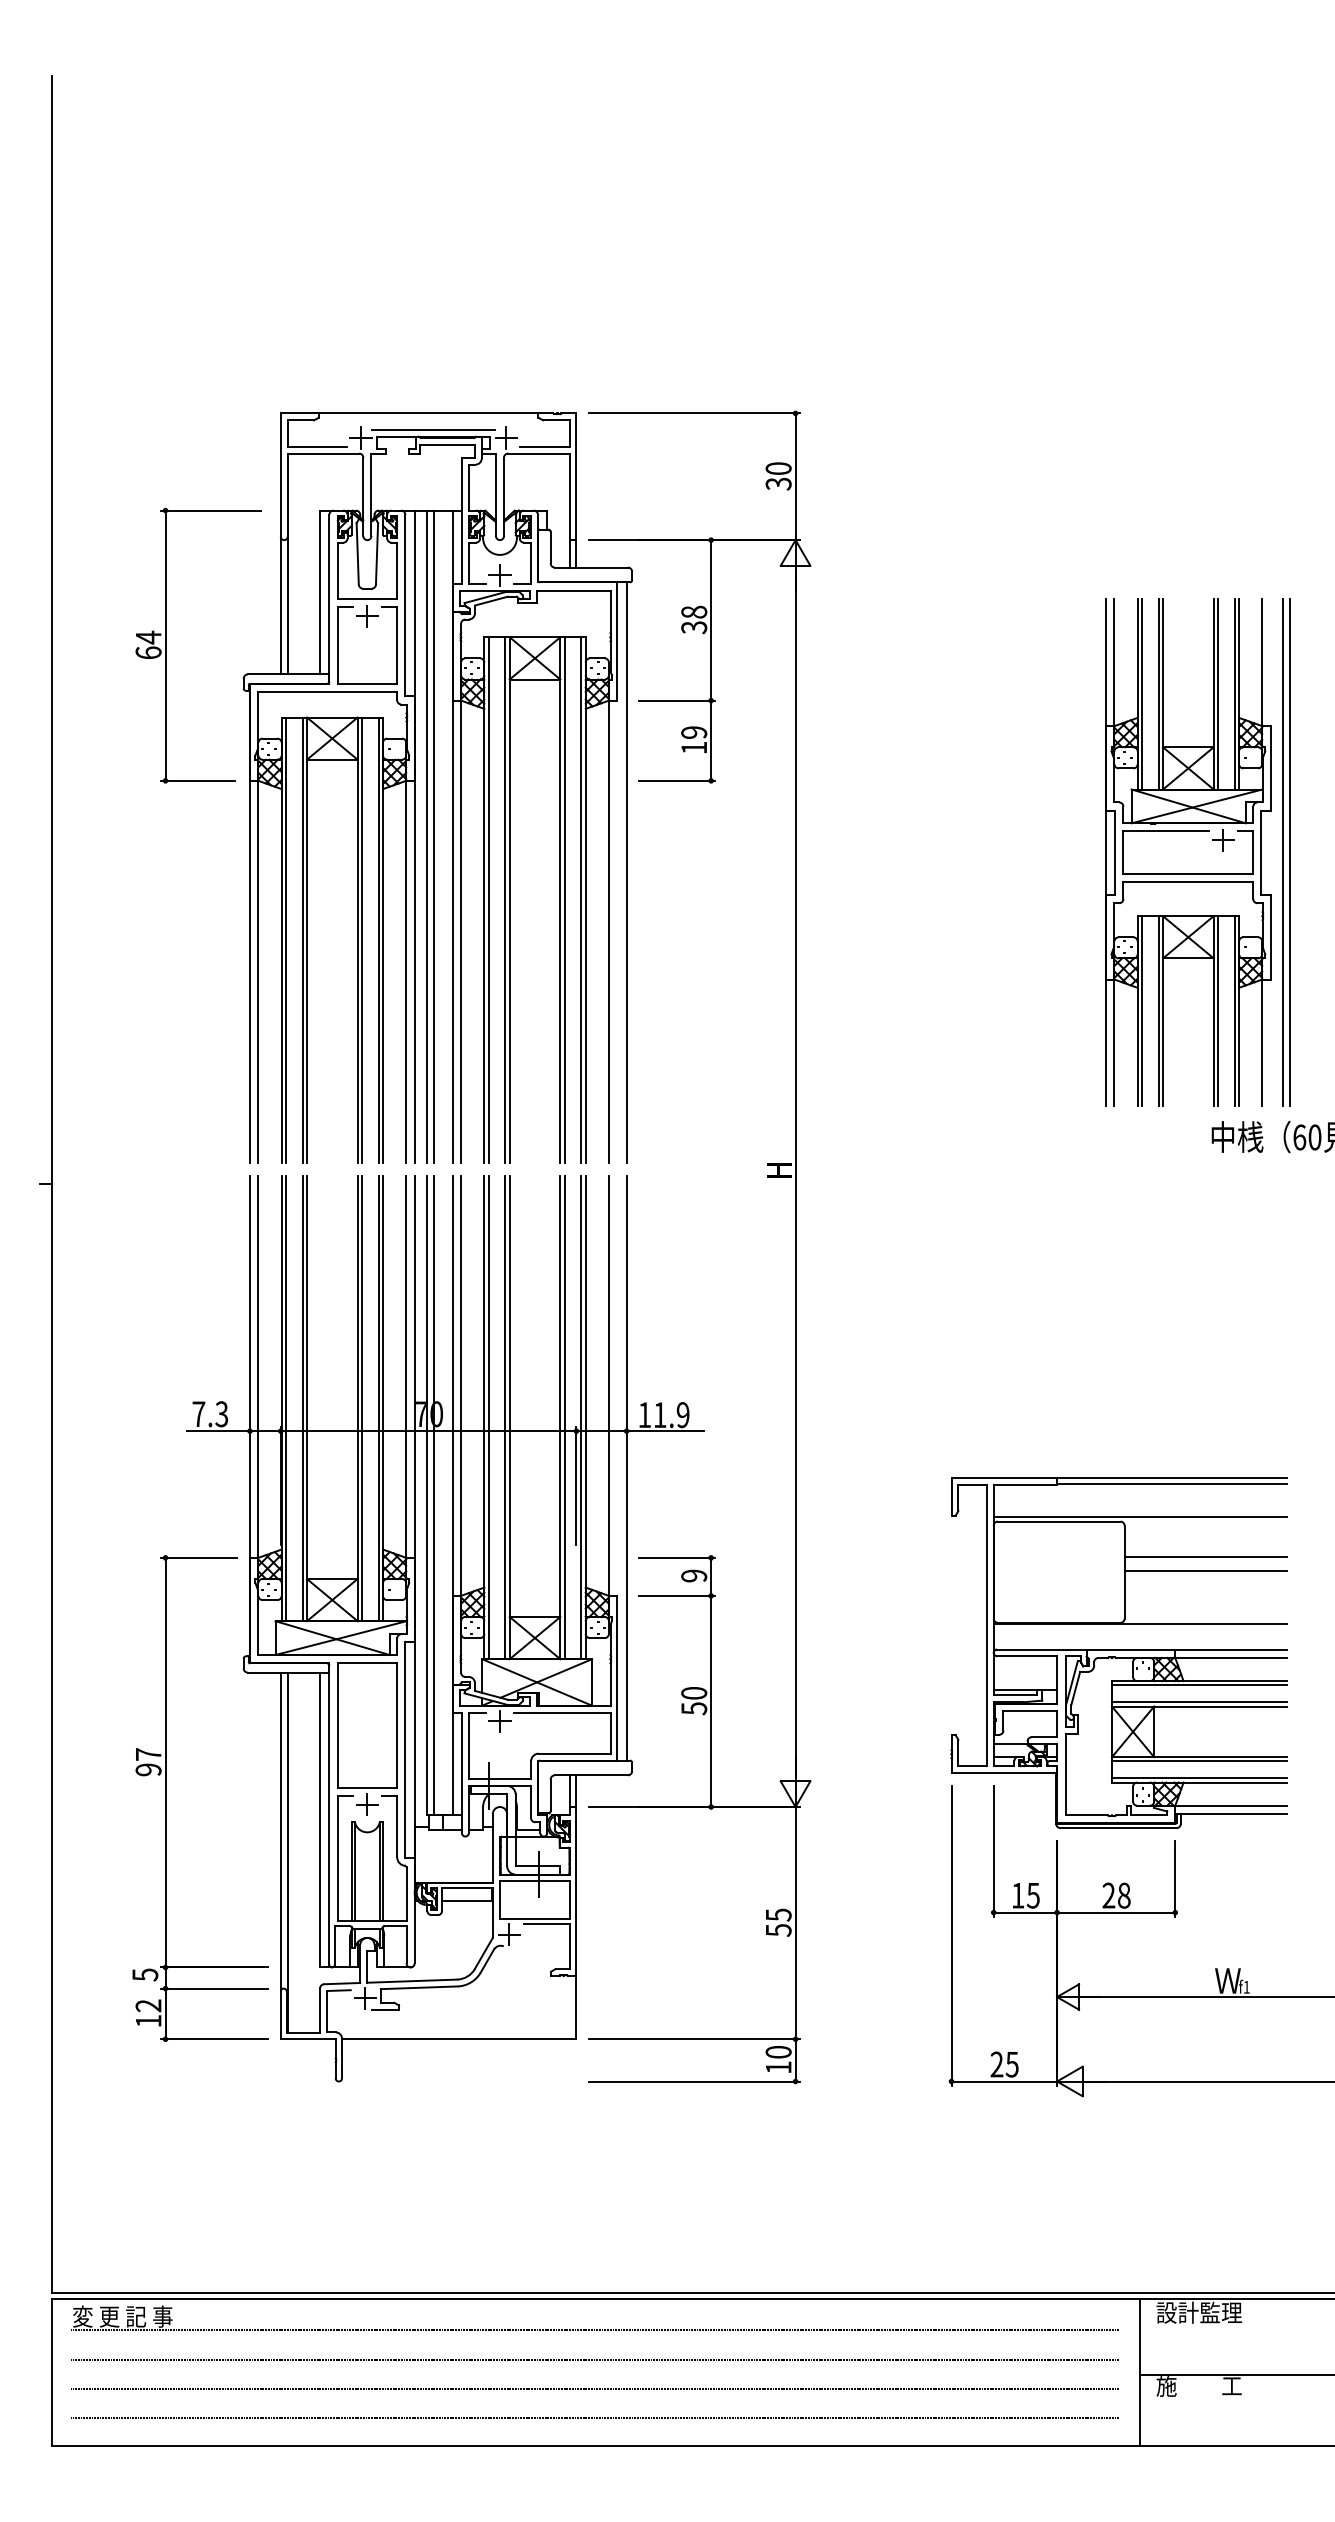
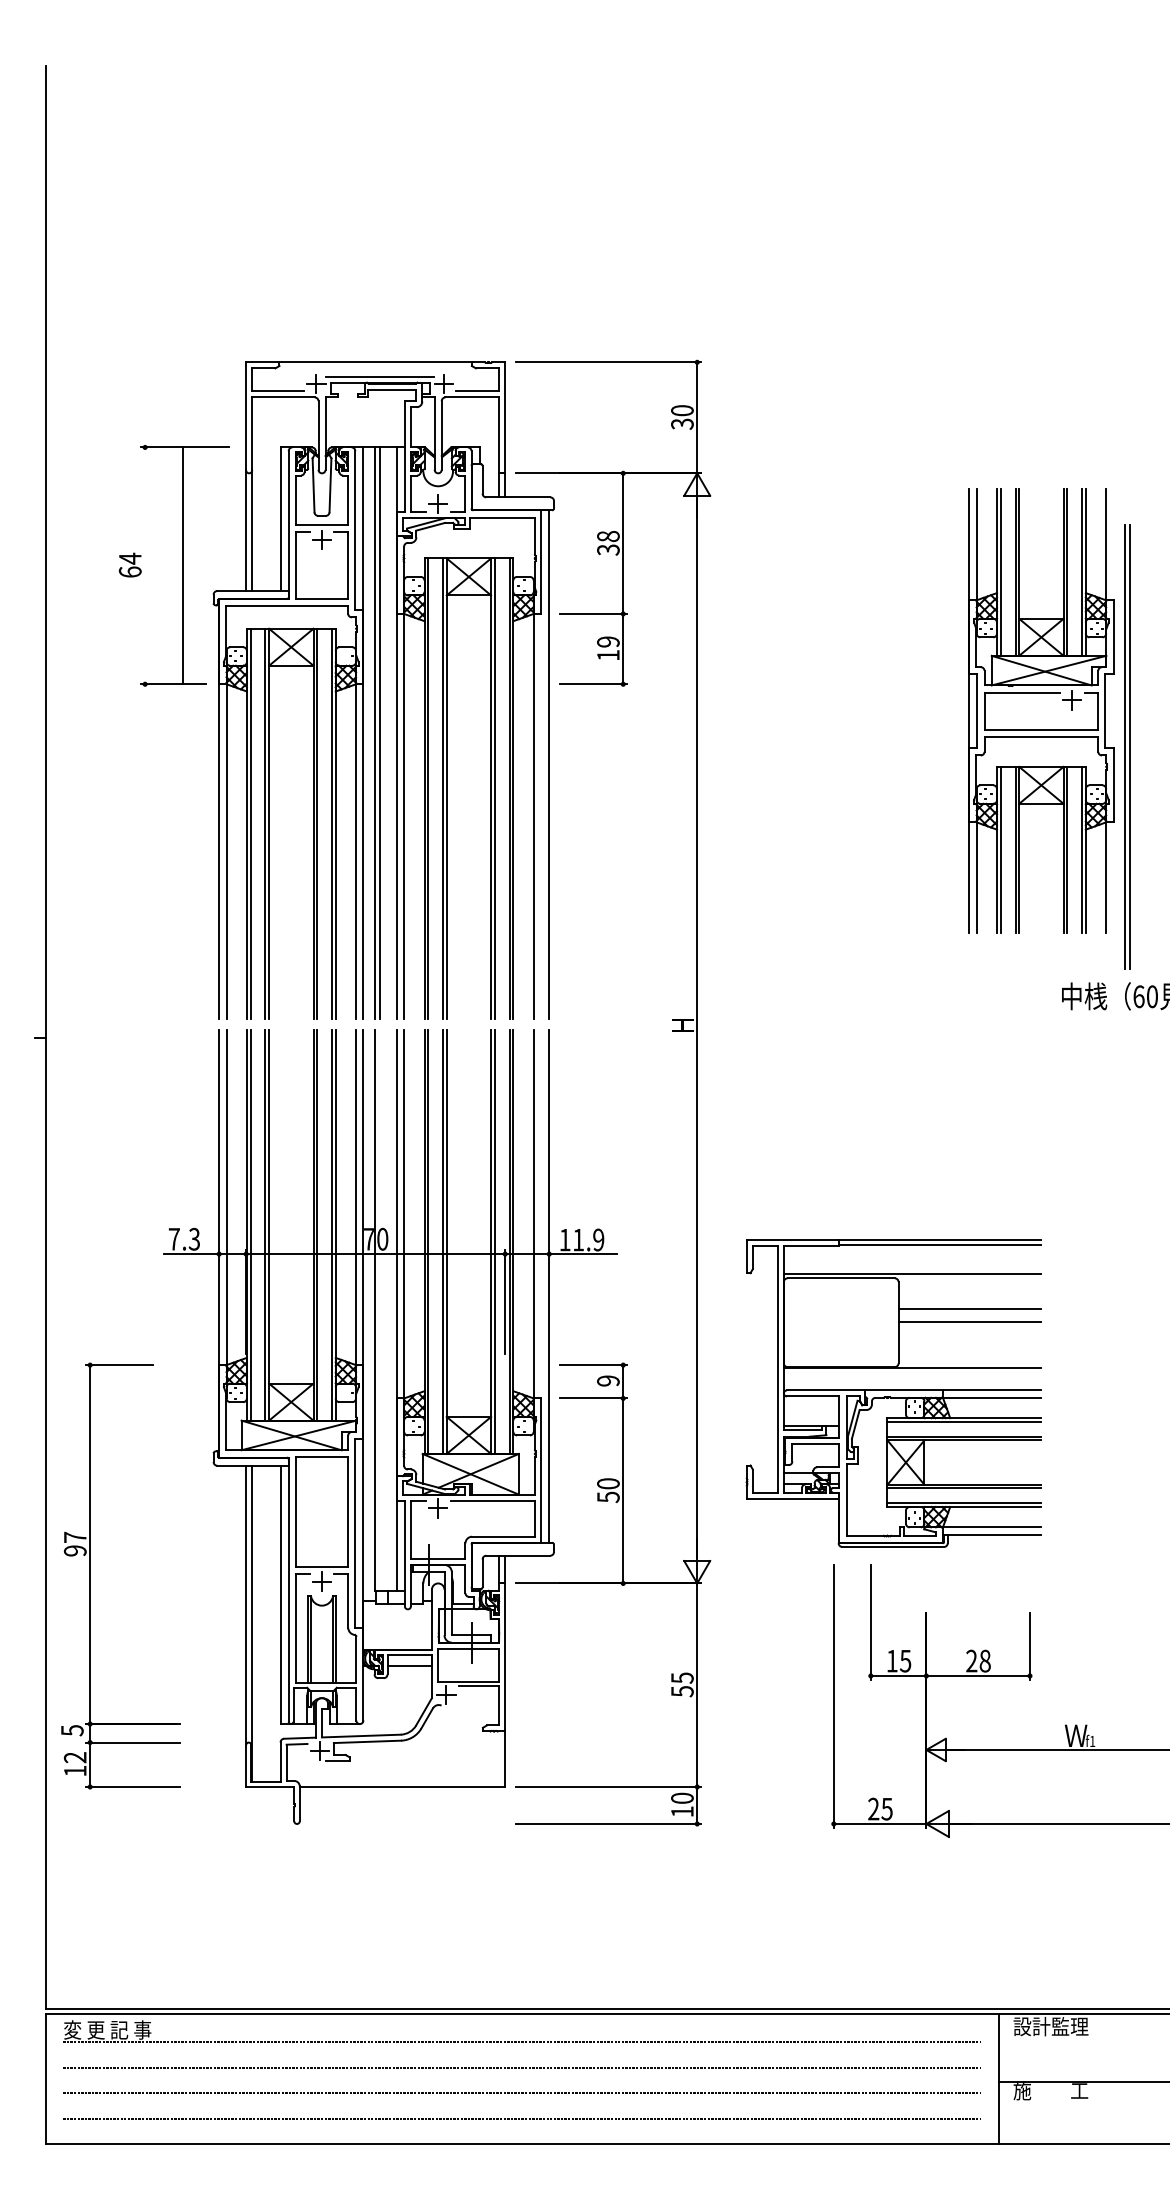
line: (165, 645) -> (183, 565), moved
part: (1188, 851) -> (1041, 710), moved
line: (434, 1495) -> (380, 1310), removed
part: (1118, 1653) -> (893, 1393), moved
part: (165, 1797) -> (90, 1575), moved

